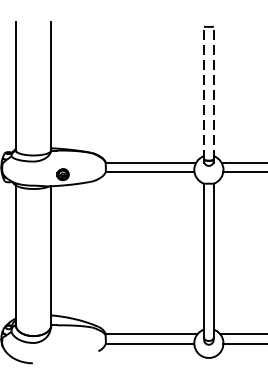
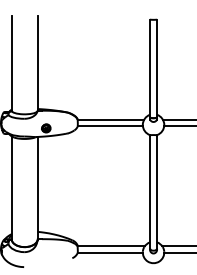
line: (204, 93) -> (150, 68), dashed -> solid
line: (212, 93) -> (156, 68), dashed -> solid

